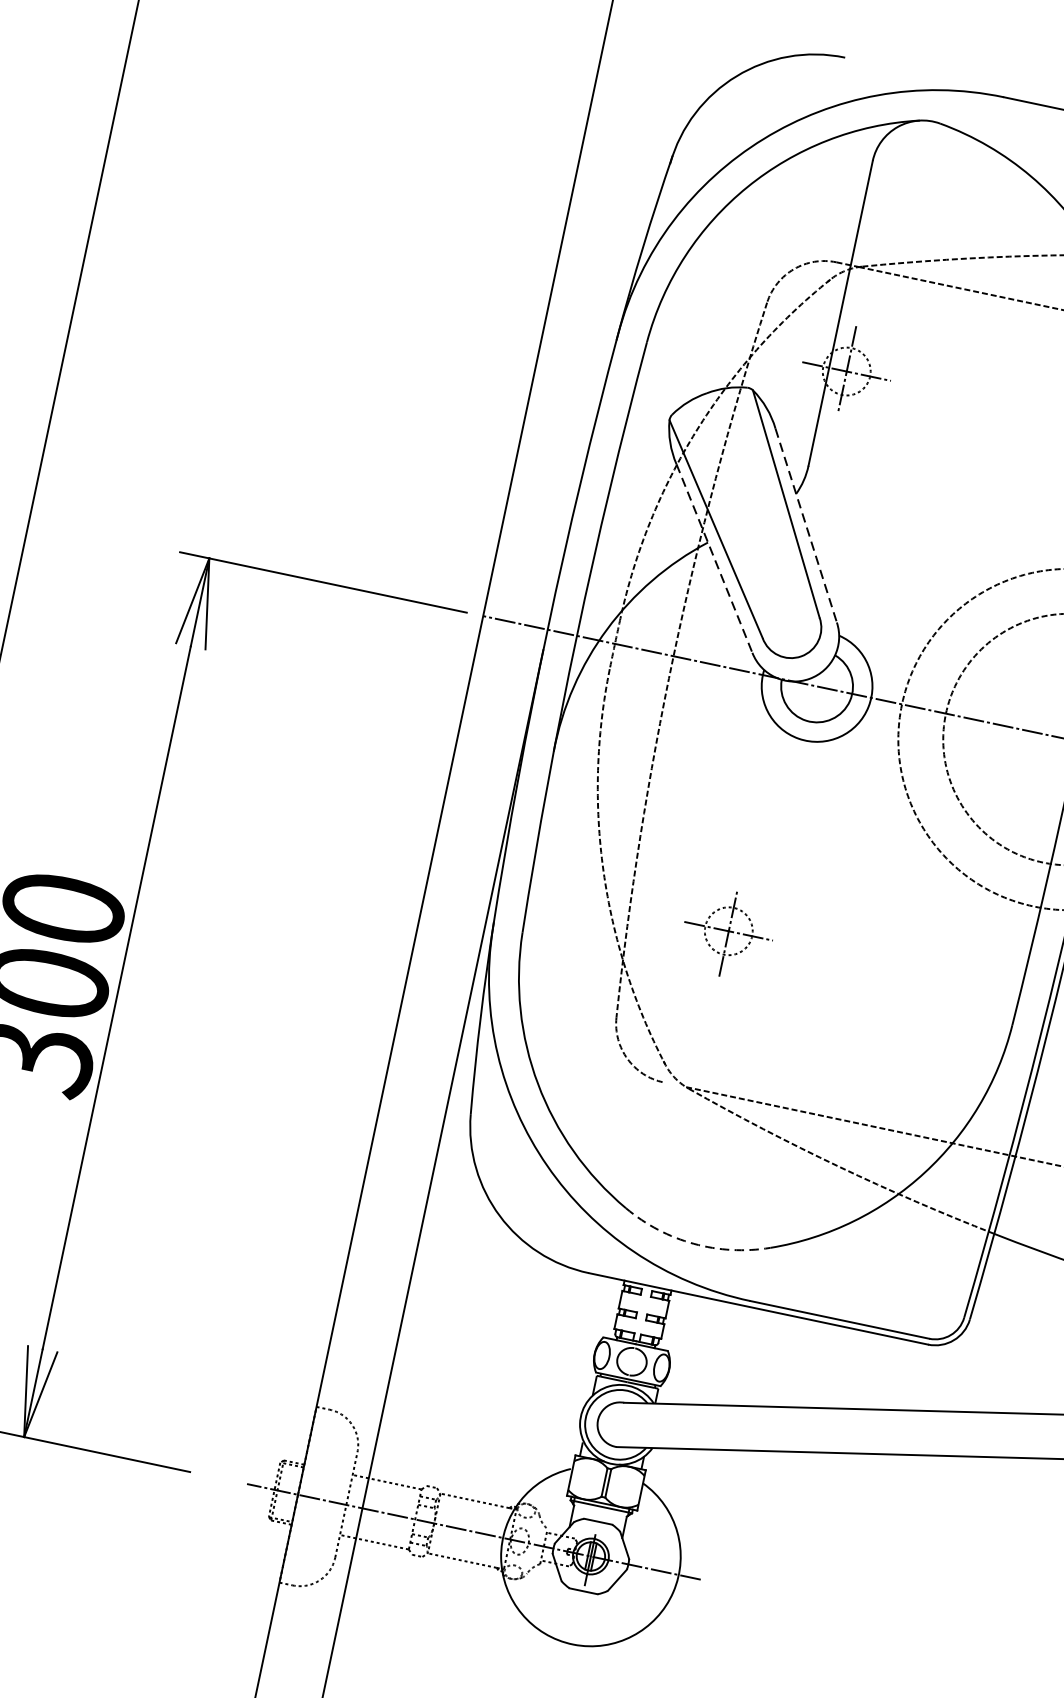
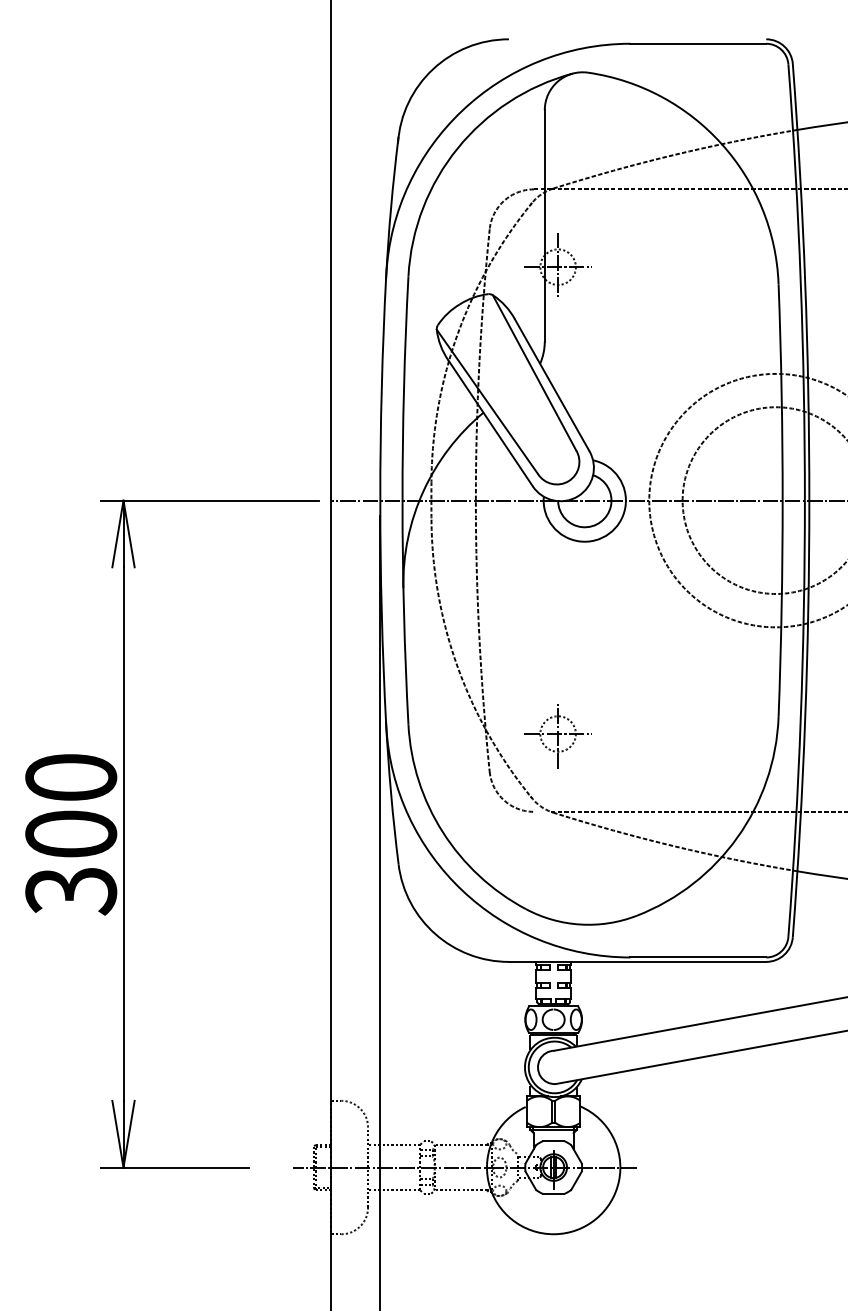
line: (806, 525) -> (552, 385), dashed -> solid
line: (714, 558) -> (490, 423), dashed -> solid
part: (727, 934) -> (557, 736), moved
arc: (693, 1243) -> (580, 924), dashed -> solid

